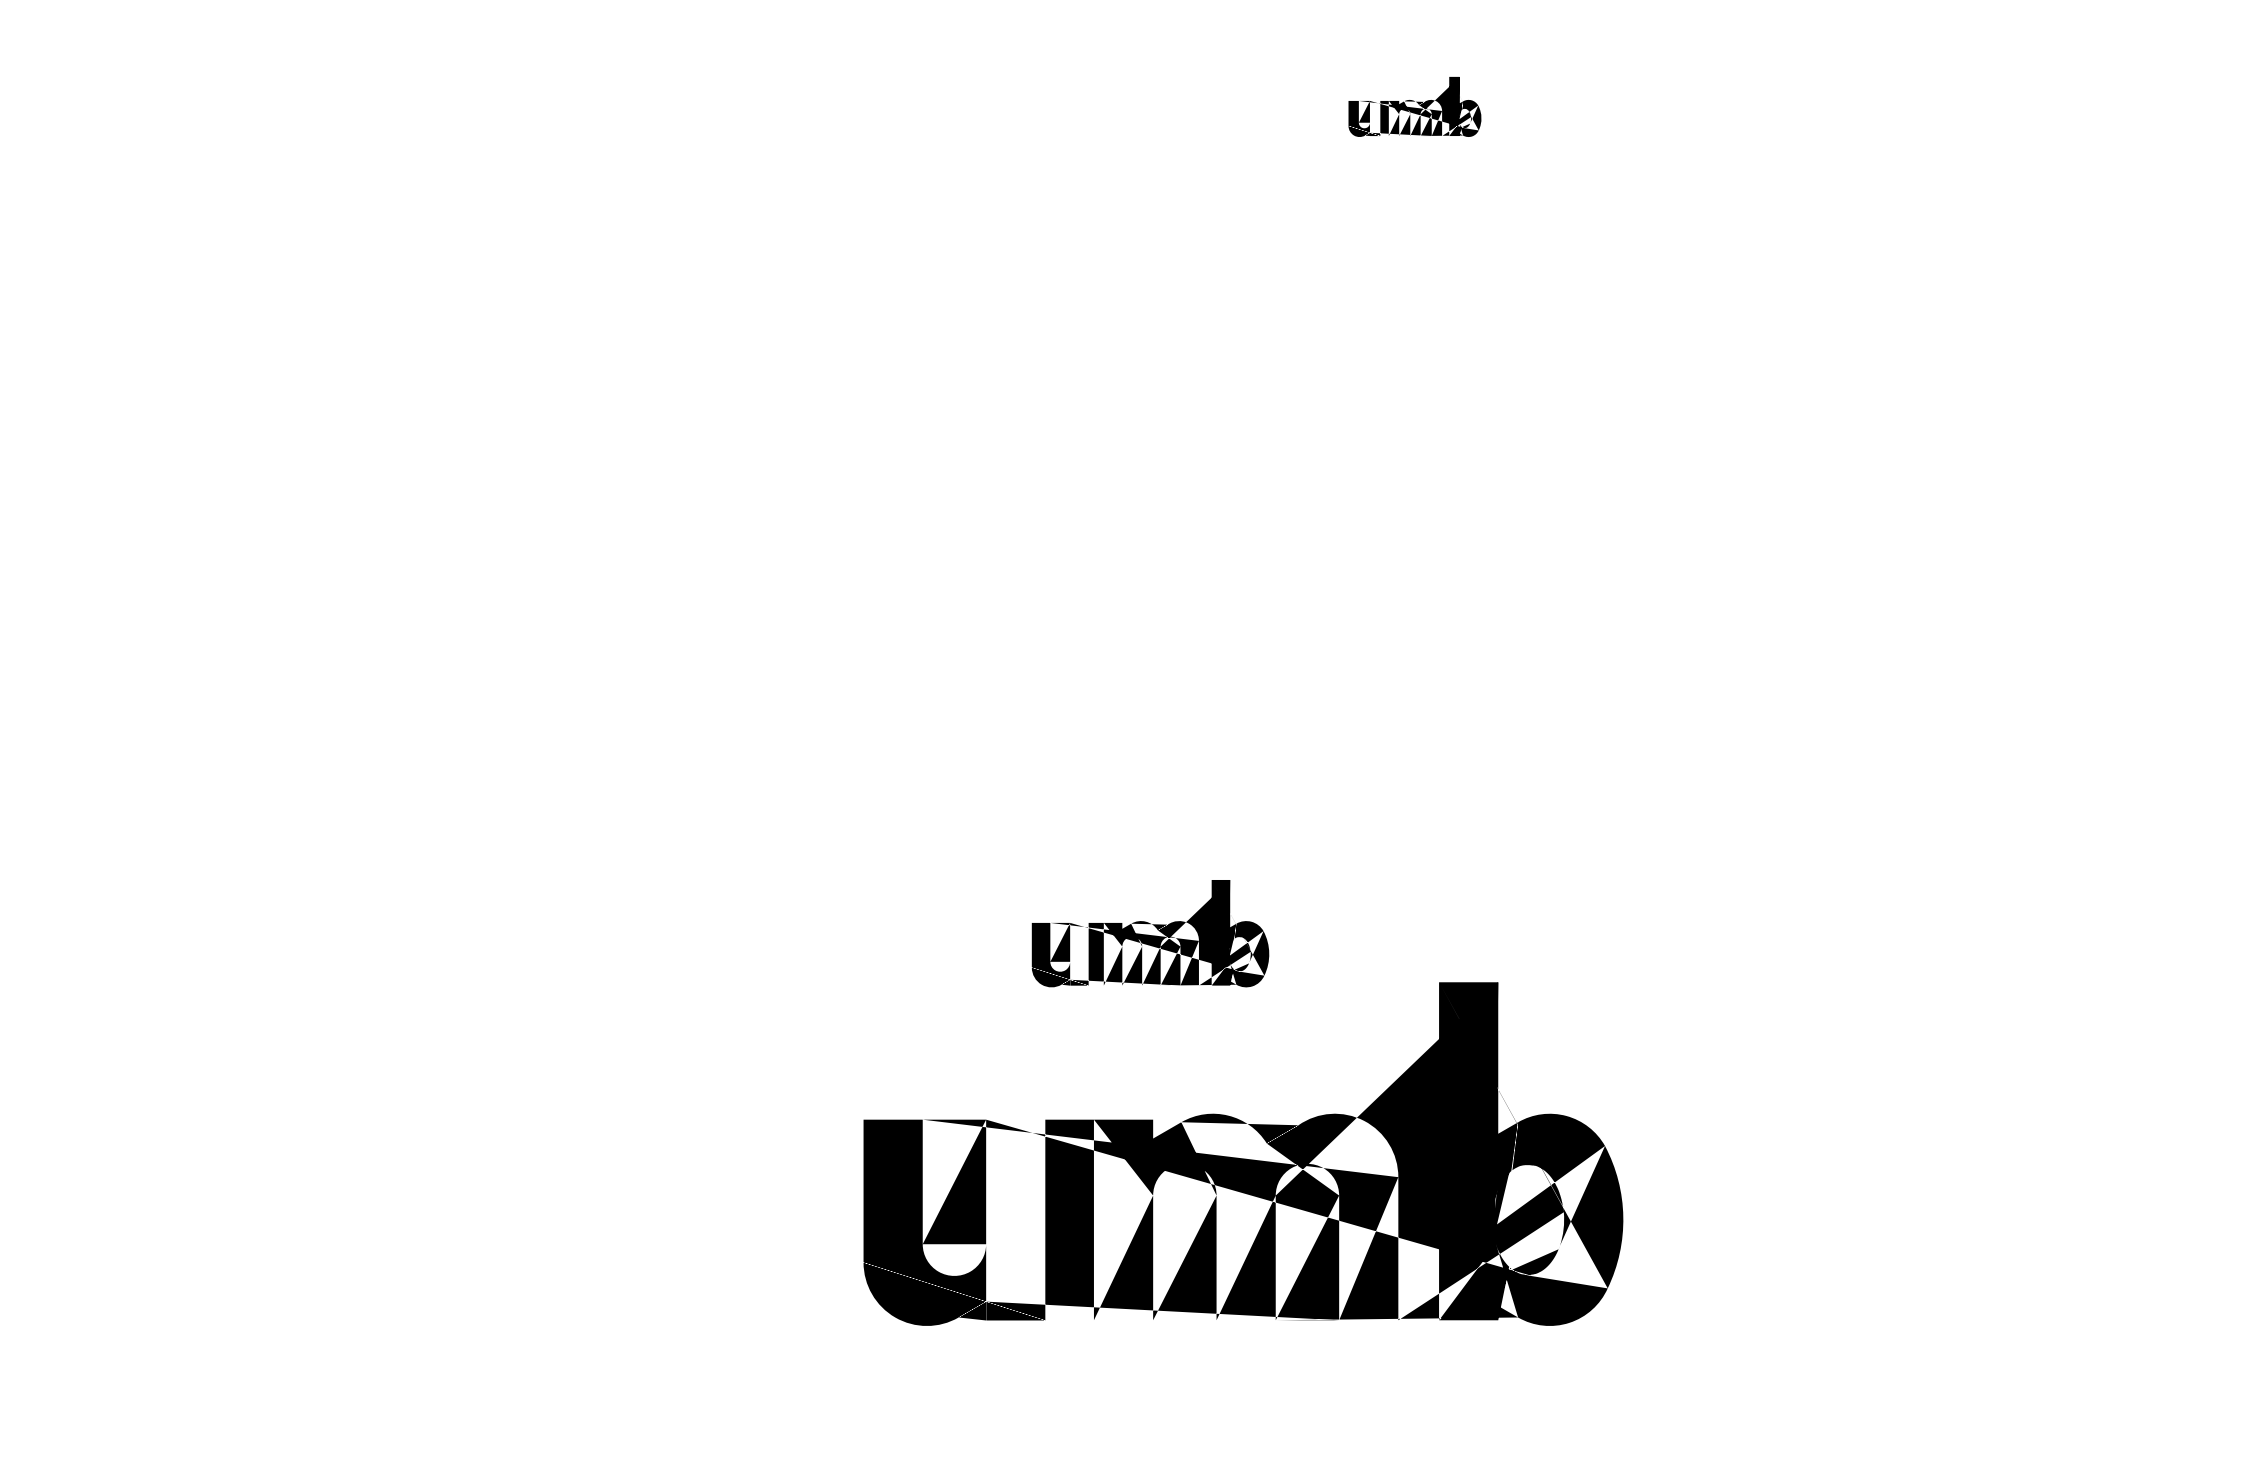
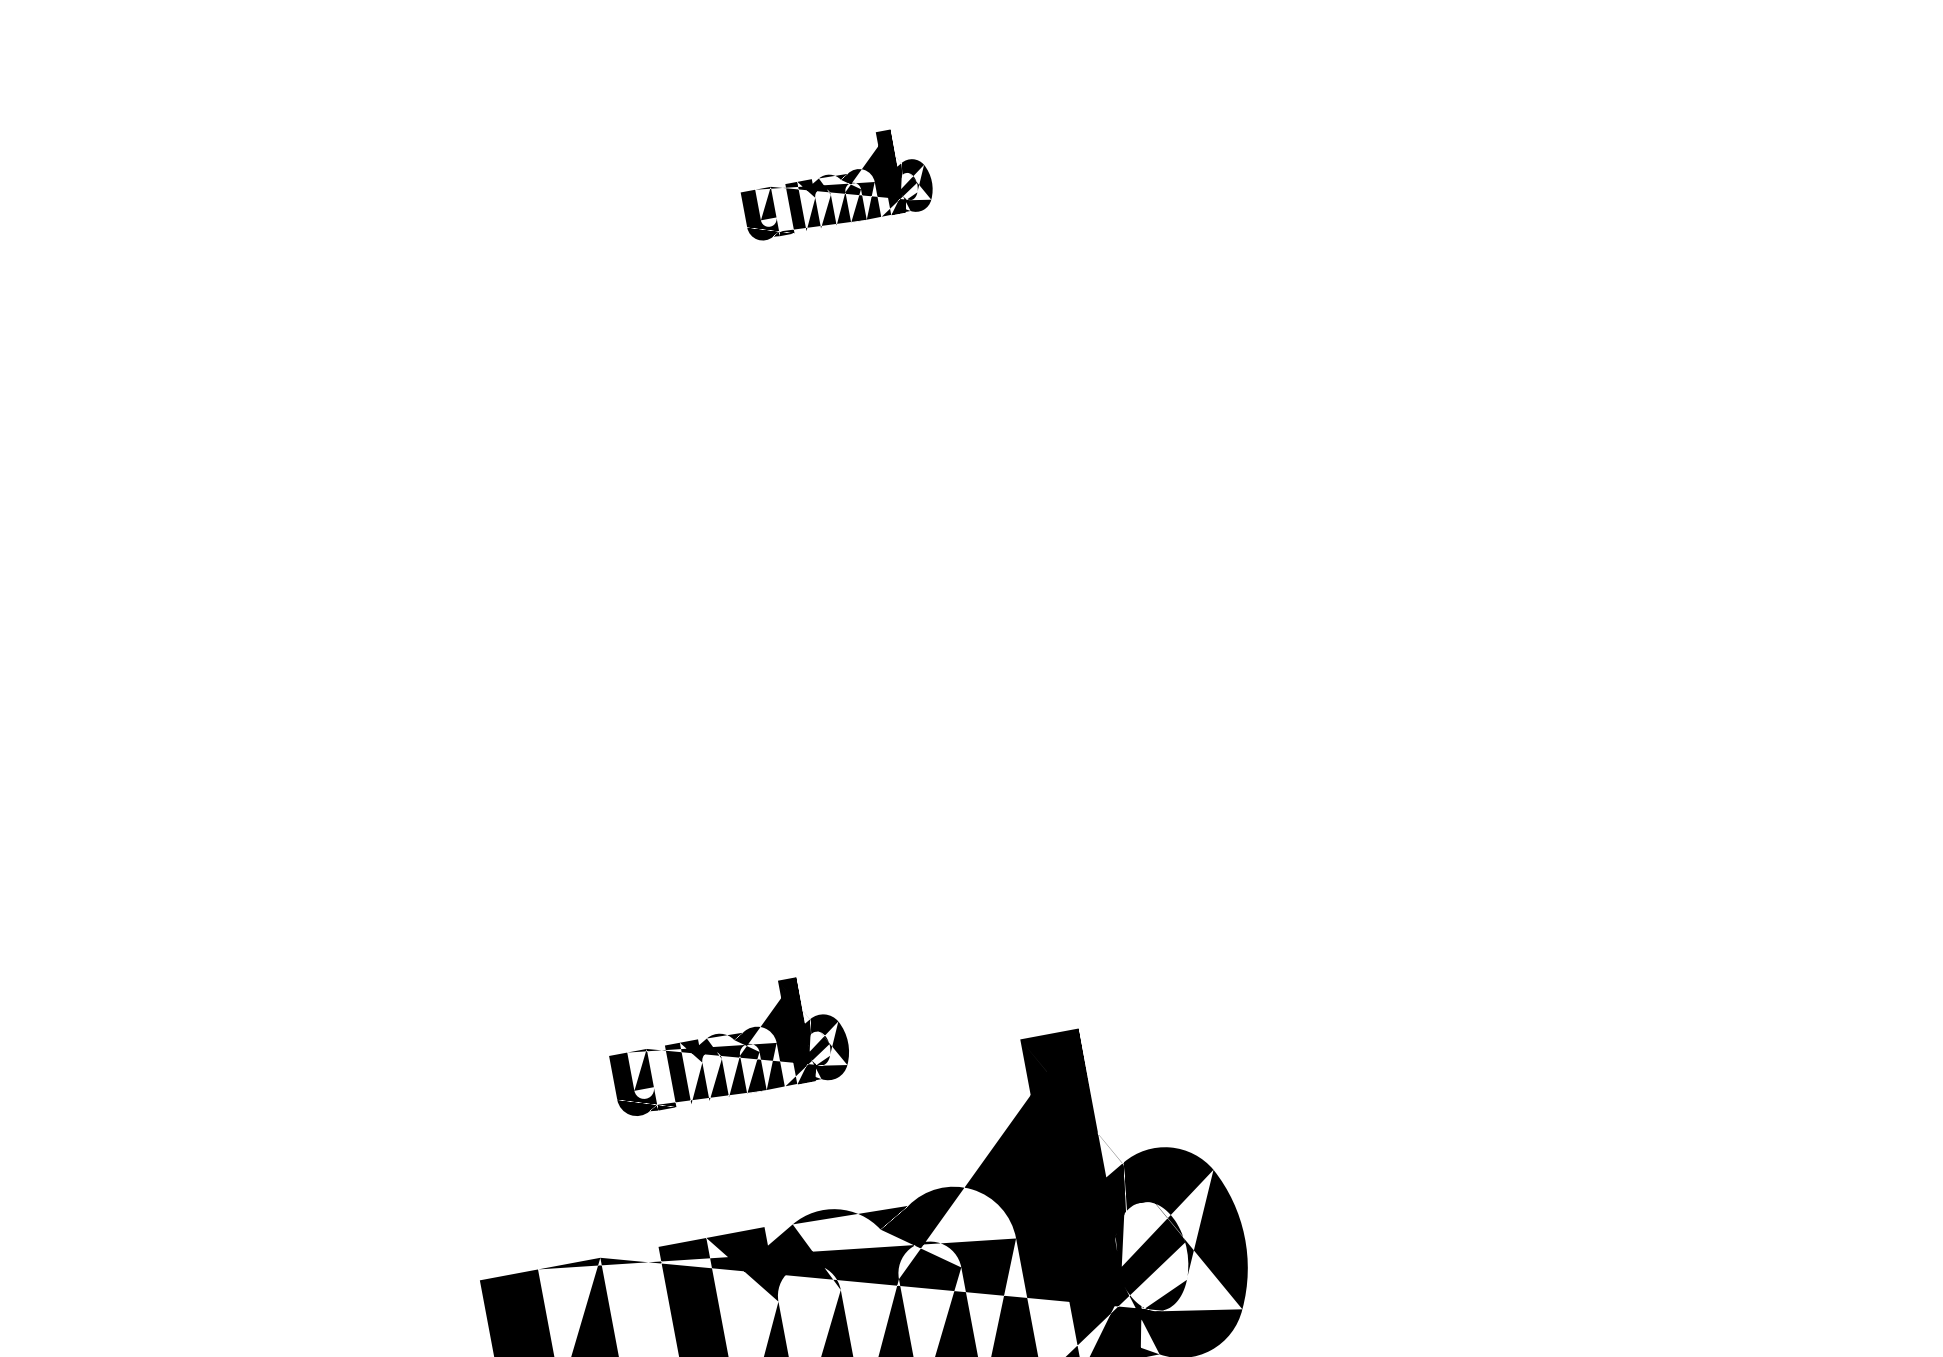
part: (1414, 106) -> (835, 183), size x1.43

